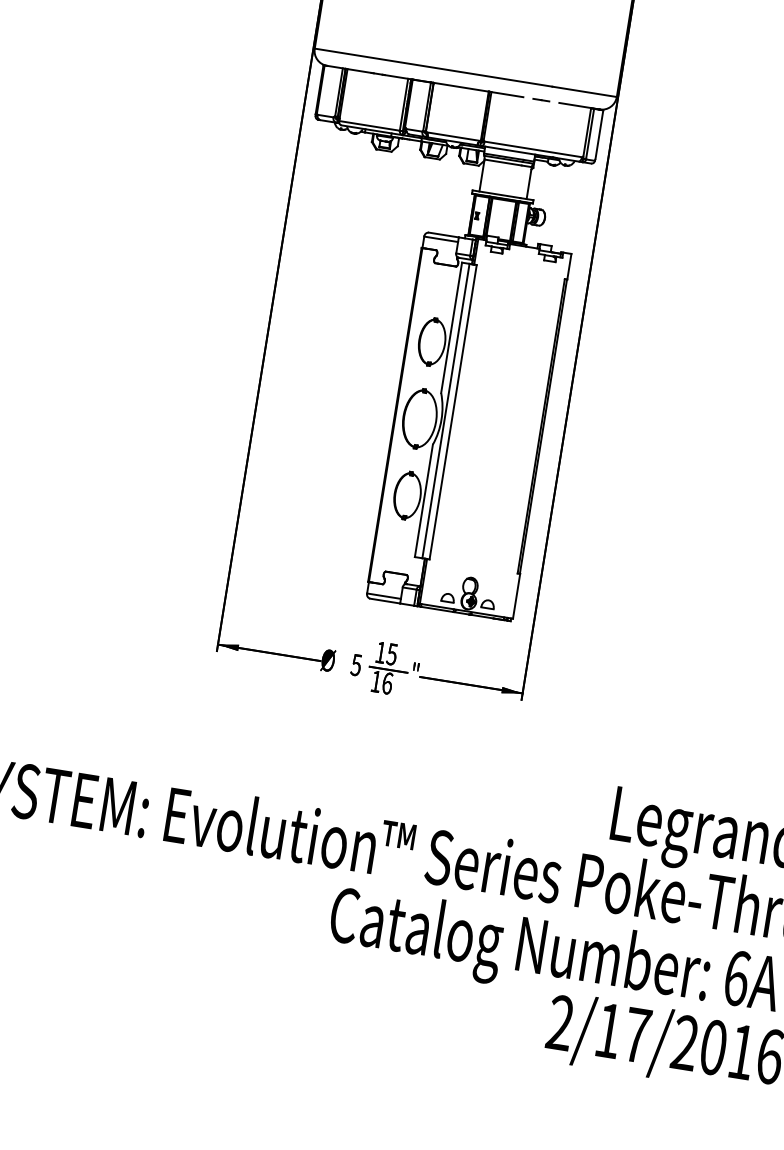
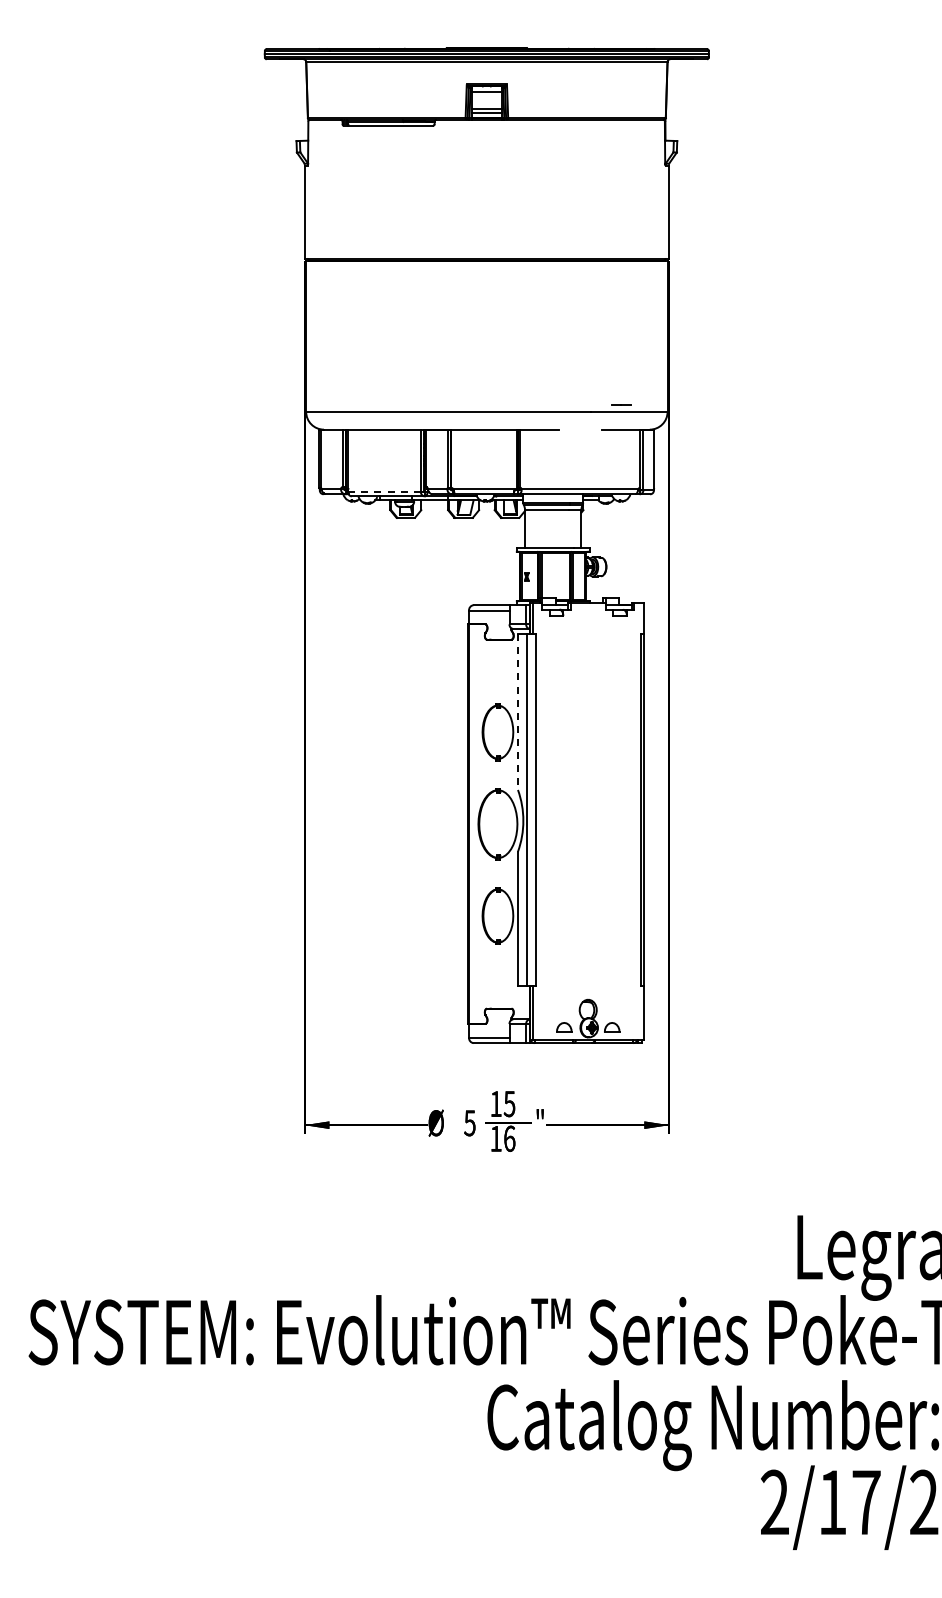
line: (541, 100) -> (621, 404), moved
line: (369, 125) -> (384, 491), solid -> dashed
line: (451, 328) -> (517, 712), solid -> dashed

